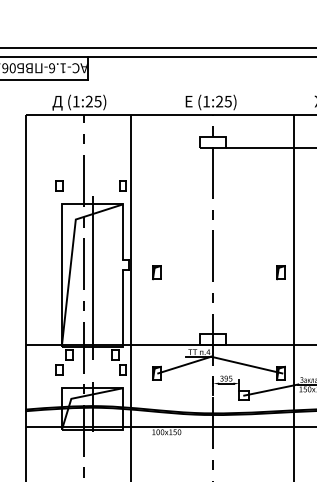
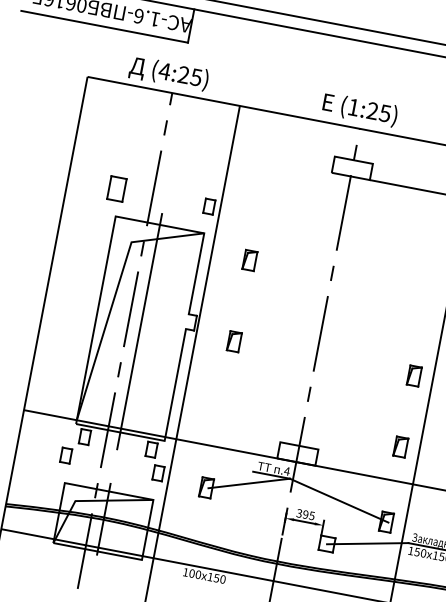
text: (76, 101) -> (165, 71), (1:25) -> (4:25)
part: (59, 185) -> (117, 188), size x1.6
part: (156, 216) -> (249, 260), added
part: (280, 321) -> (400, 446), added

